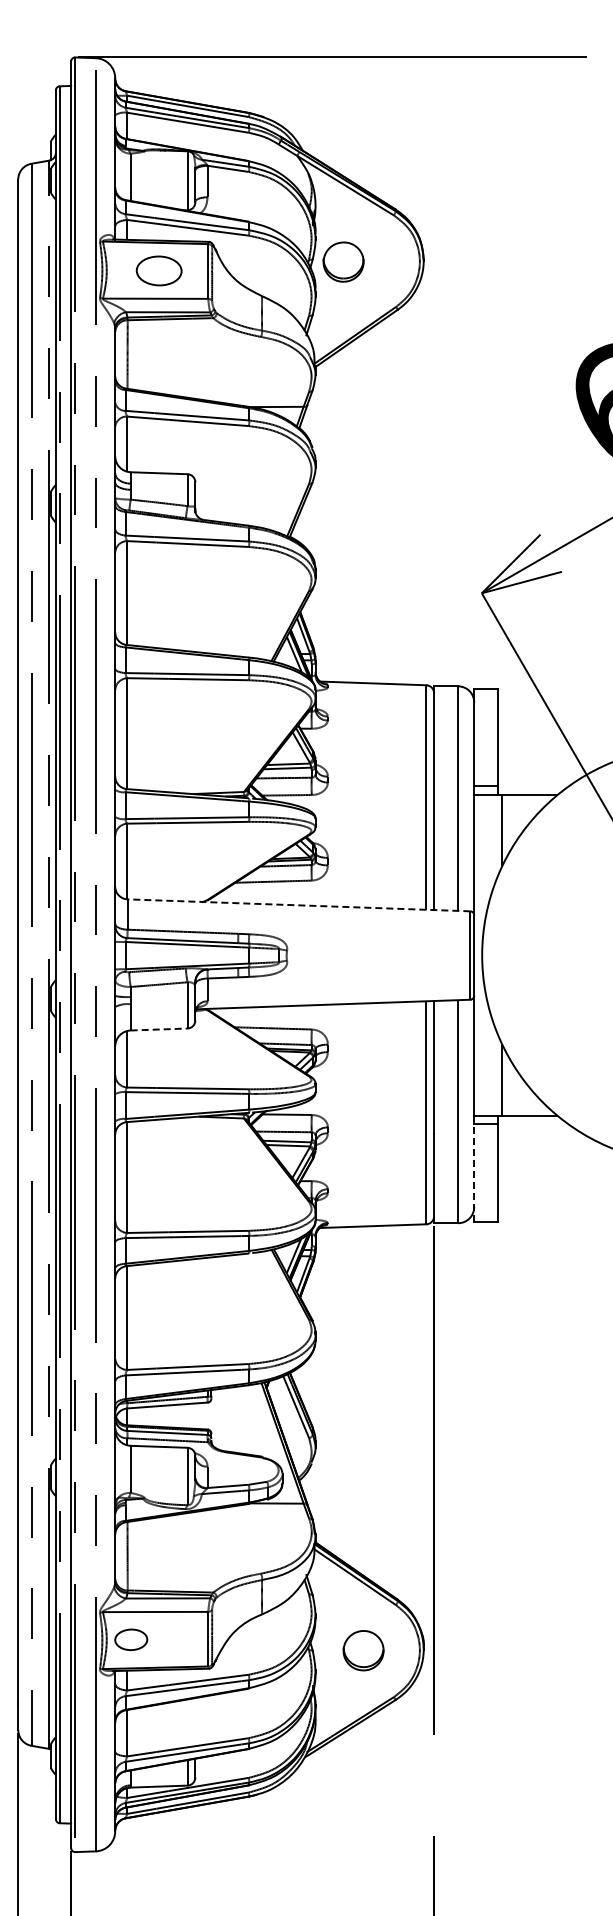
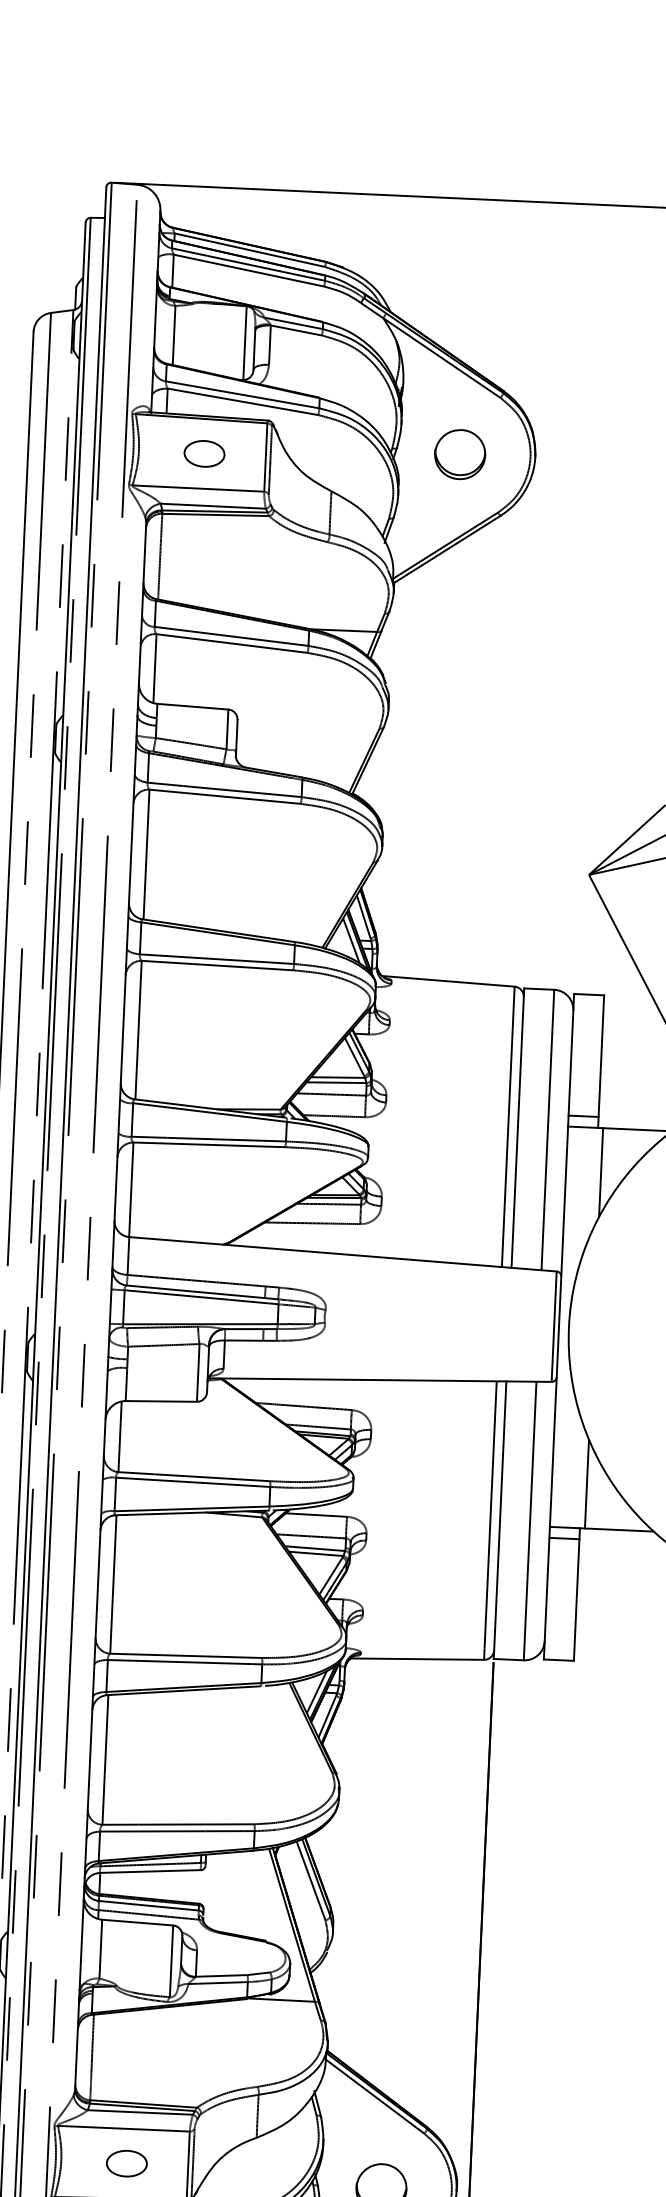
part: (343, 261) -> (460, 453), moved
part: (159, 270) -> (204, 453), size x0.71
line: (298, 905) -> (342, 1254), dashed -> solid
line: (159, 1029) -> (161, 1401), dashed -> solid
line: (474, 1173) -> (547, 1599), dashed -> solid
part: (131, 1639) -> (127, 2163), moved

